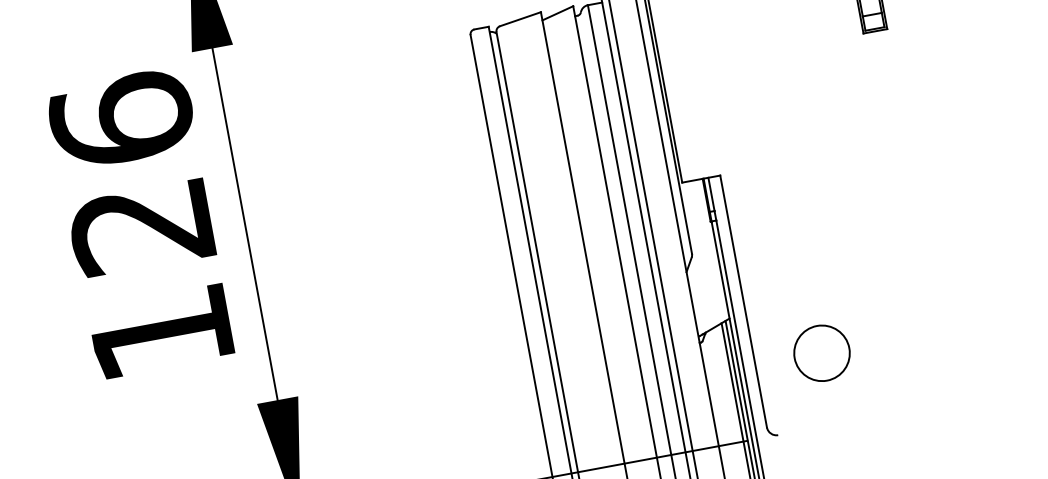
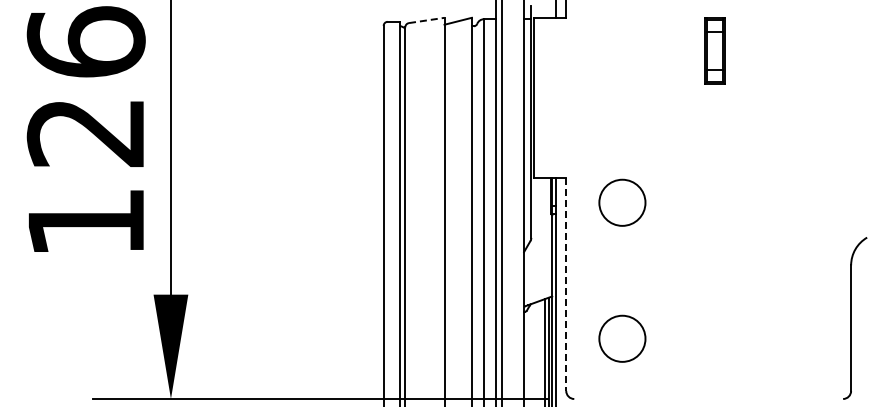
line: (520, 19) -> (426, 20), solid -> dashed
circle: (792, 191) -> (622, 202), added
line: (744, 302) -> (566, 285), solid -> dashed

